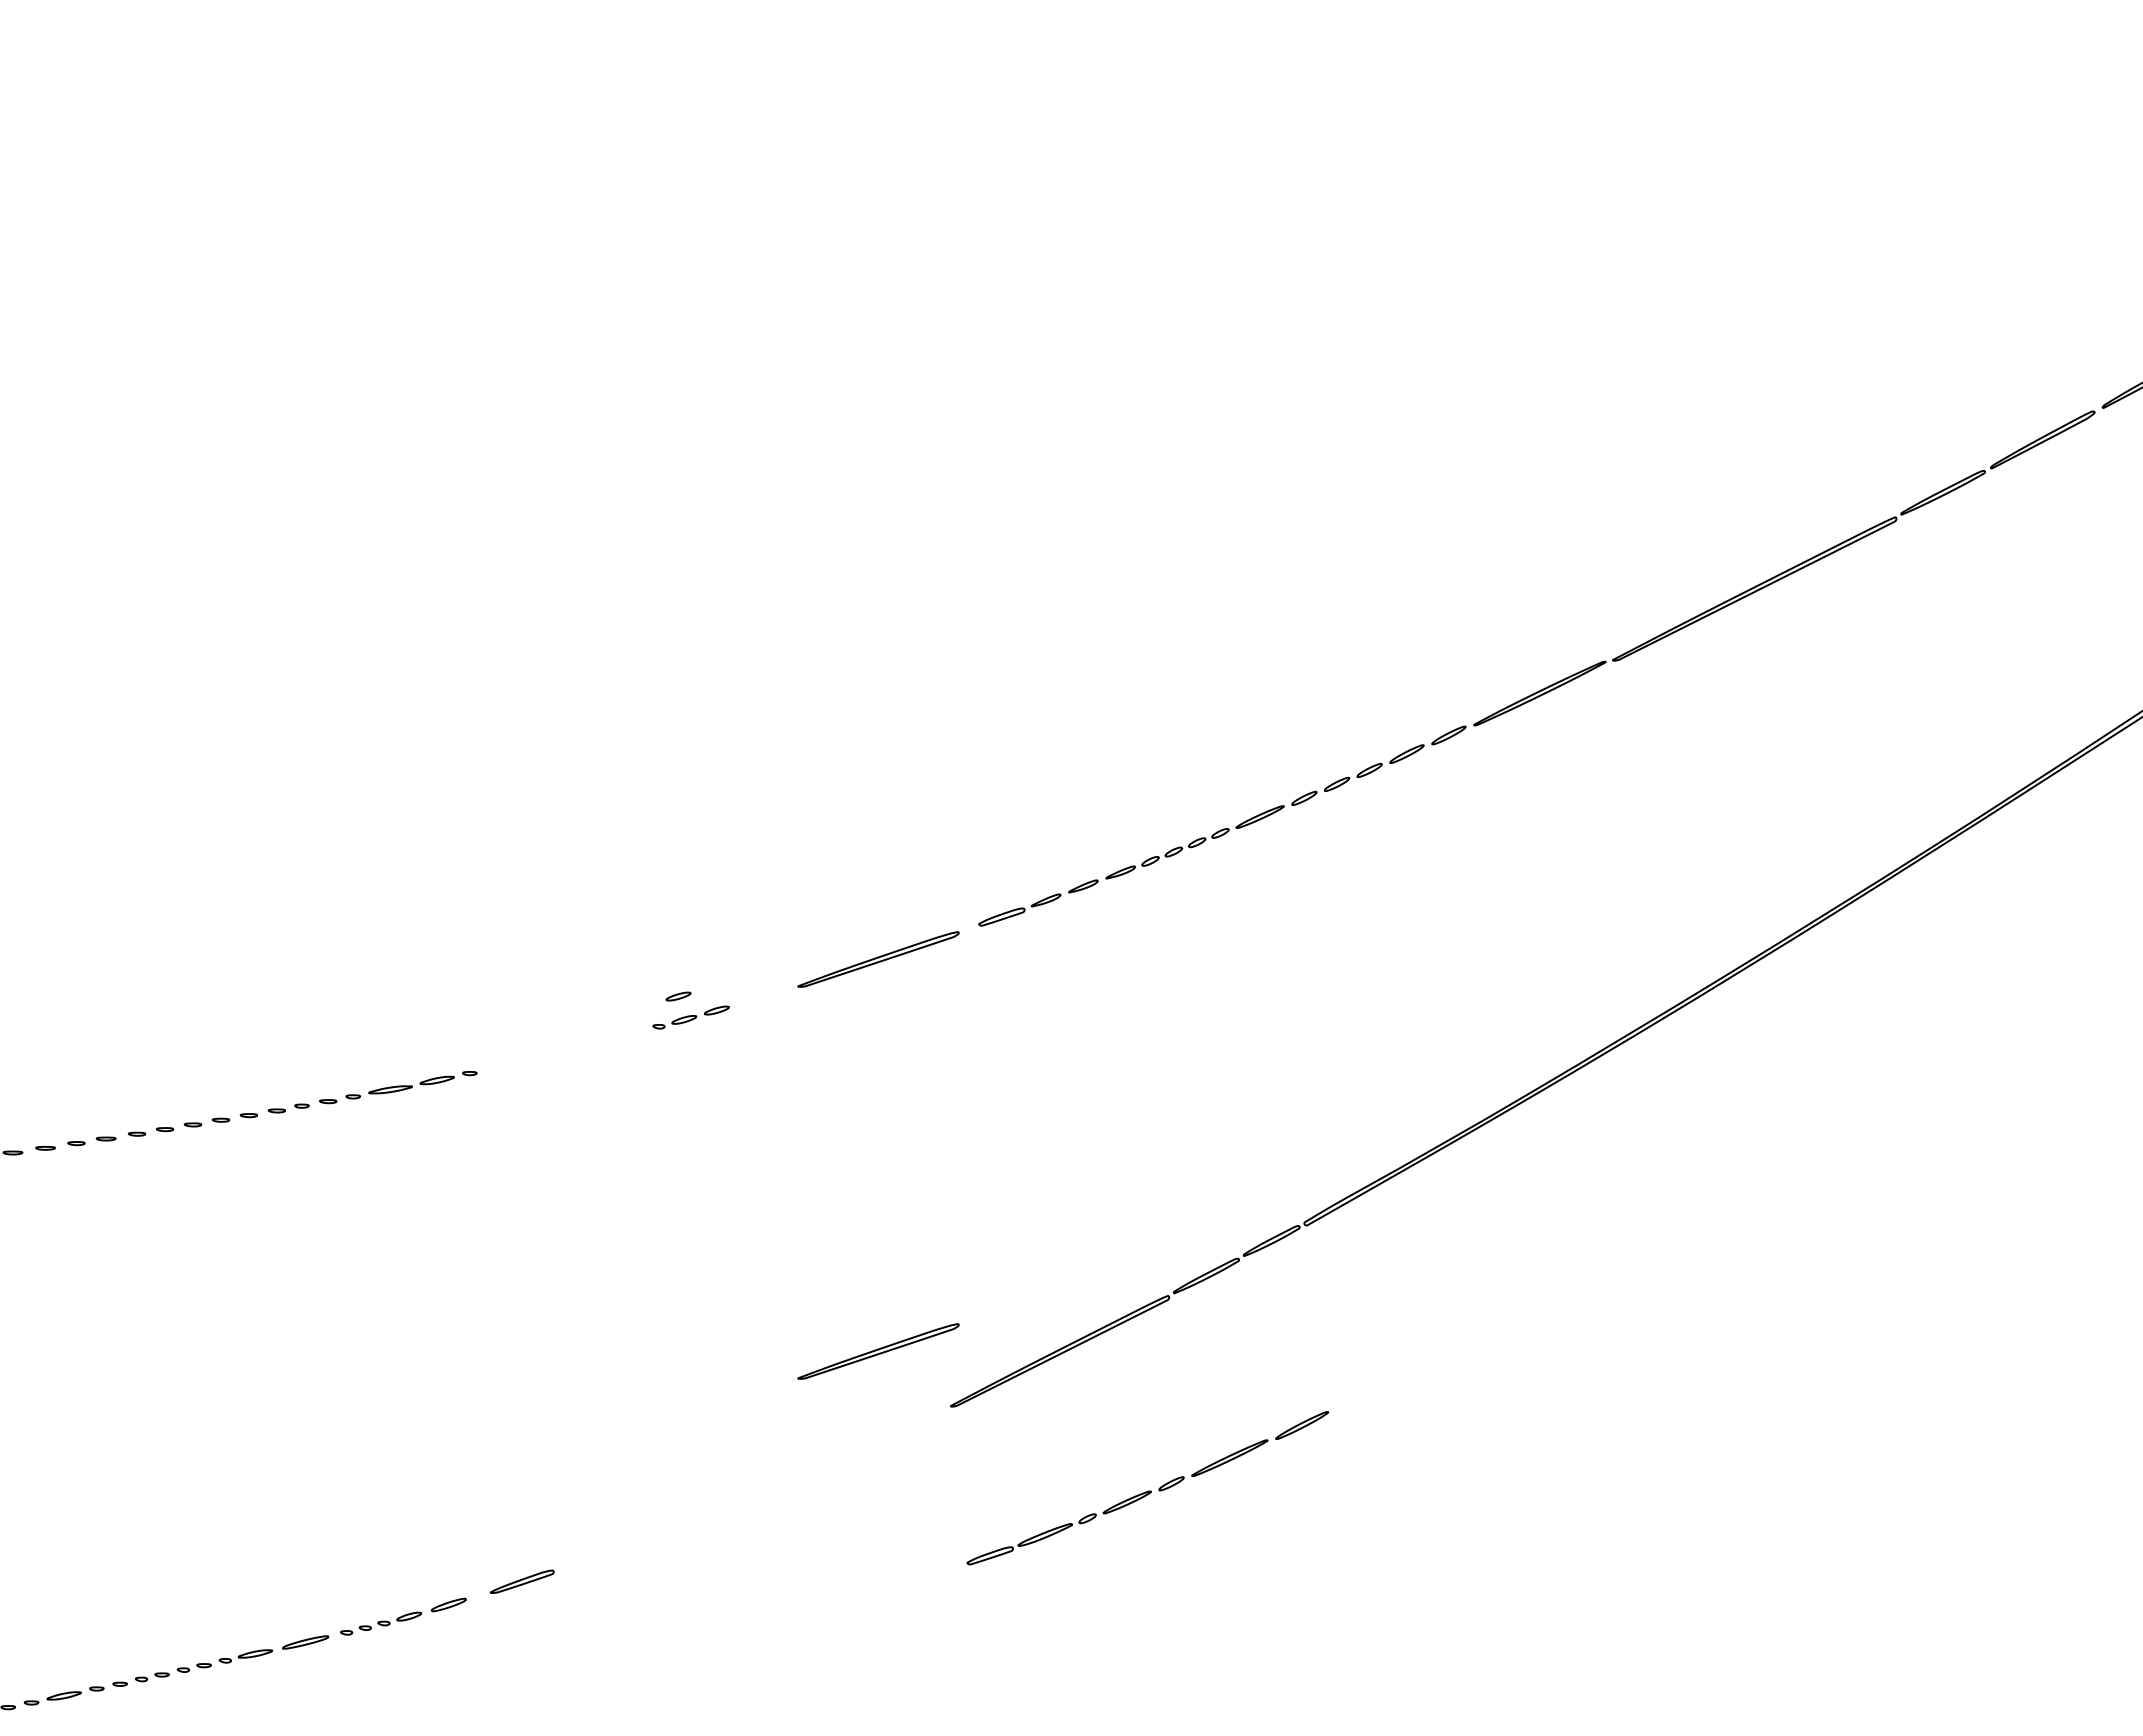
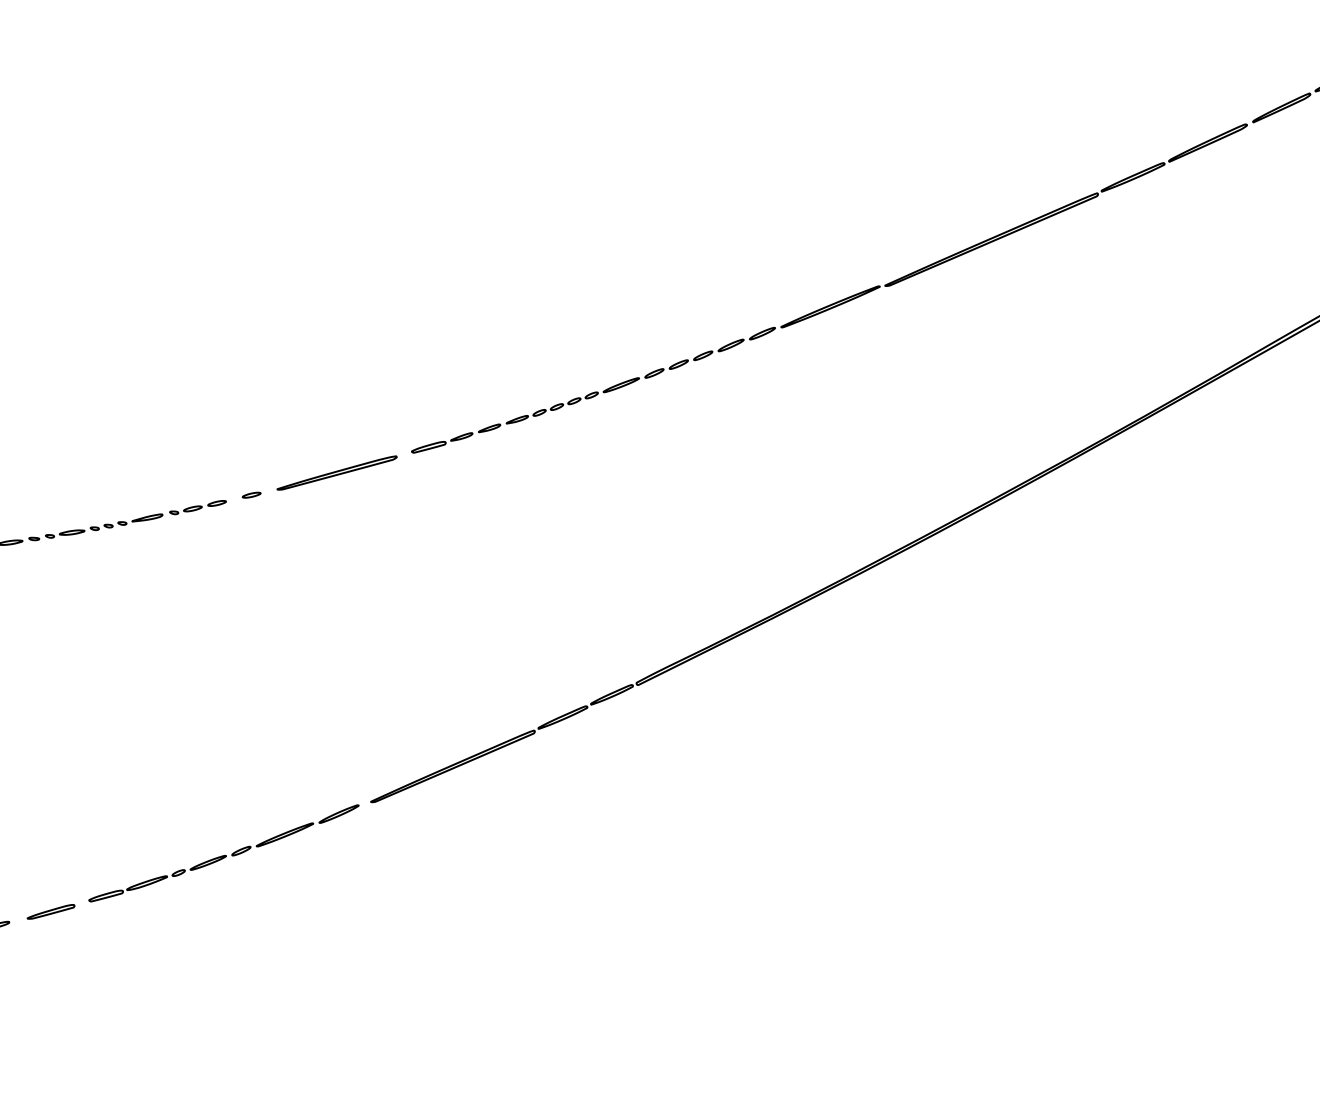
part: (678, 996) -> (251, 495), moved
part: (564, 1050) -> (104, 526), added
part: (878, 1351) -> (320, 758), removed
part: (1147, 1488) -> (223, 853), moved

